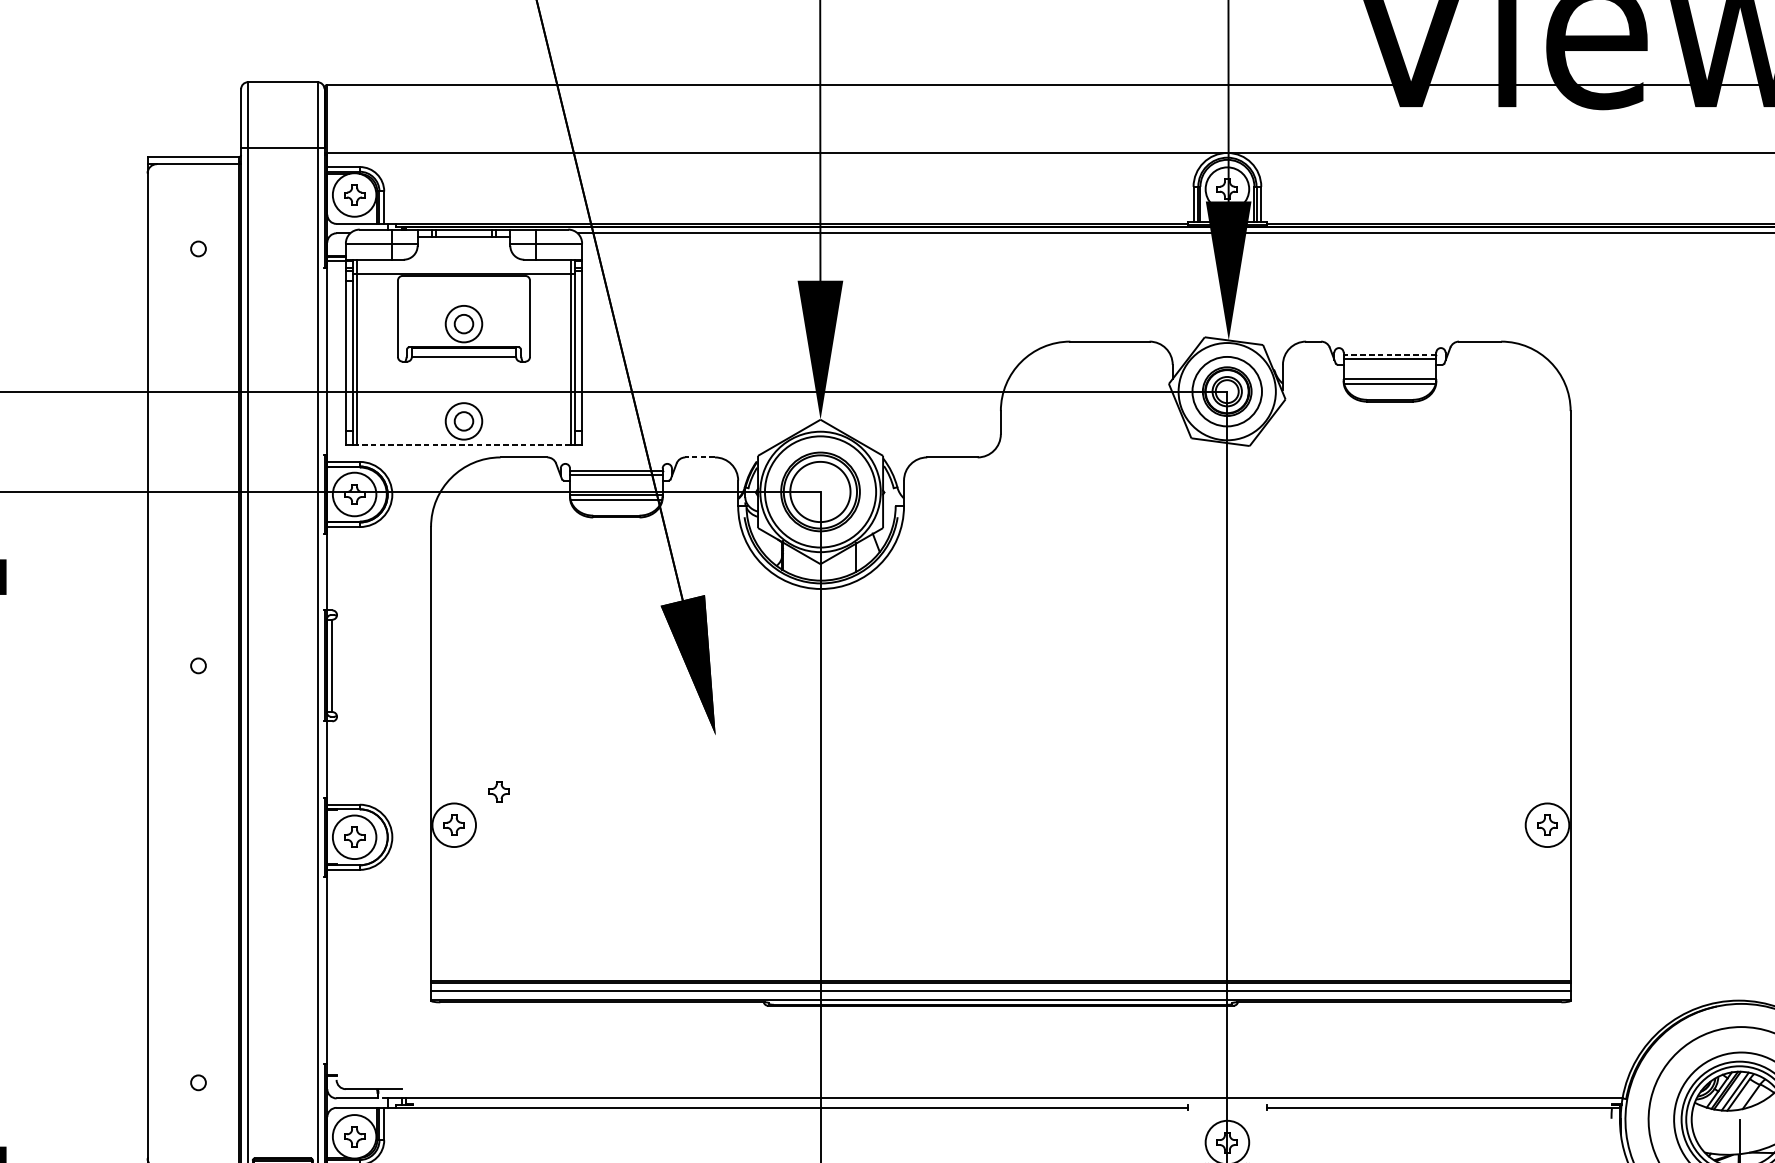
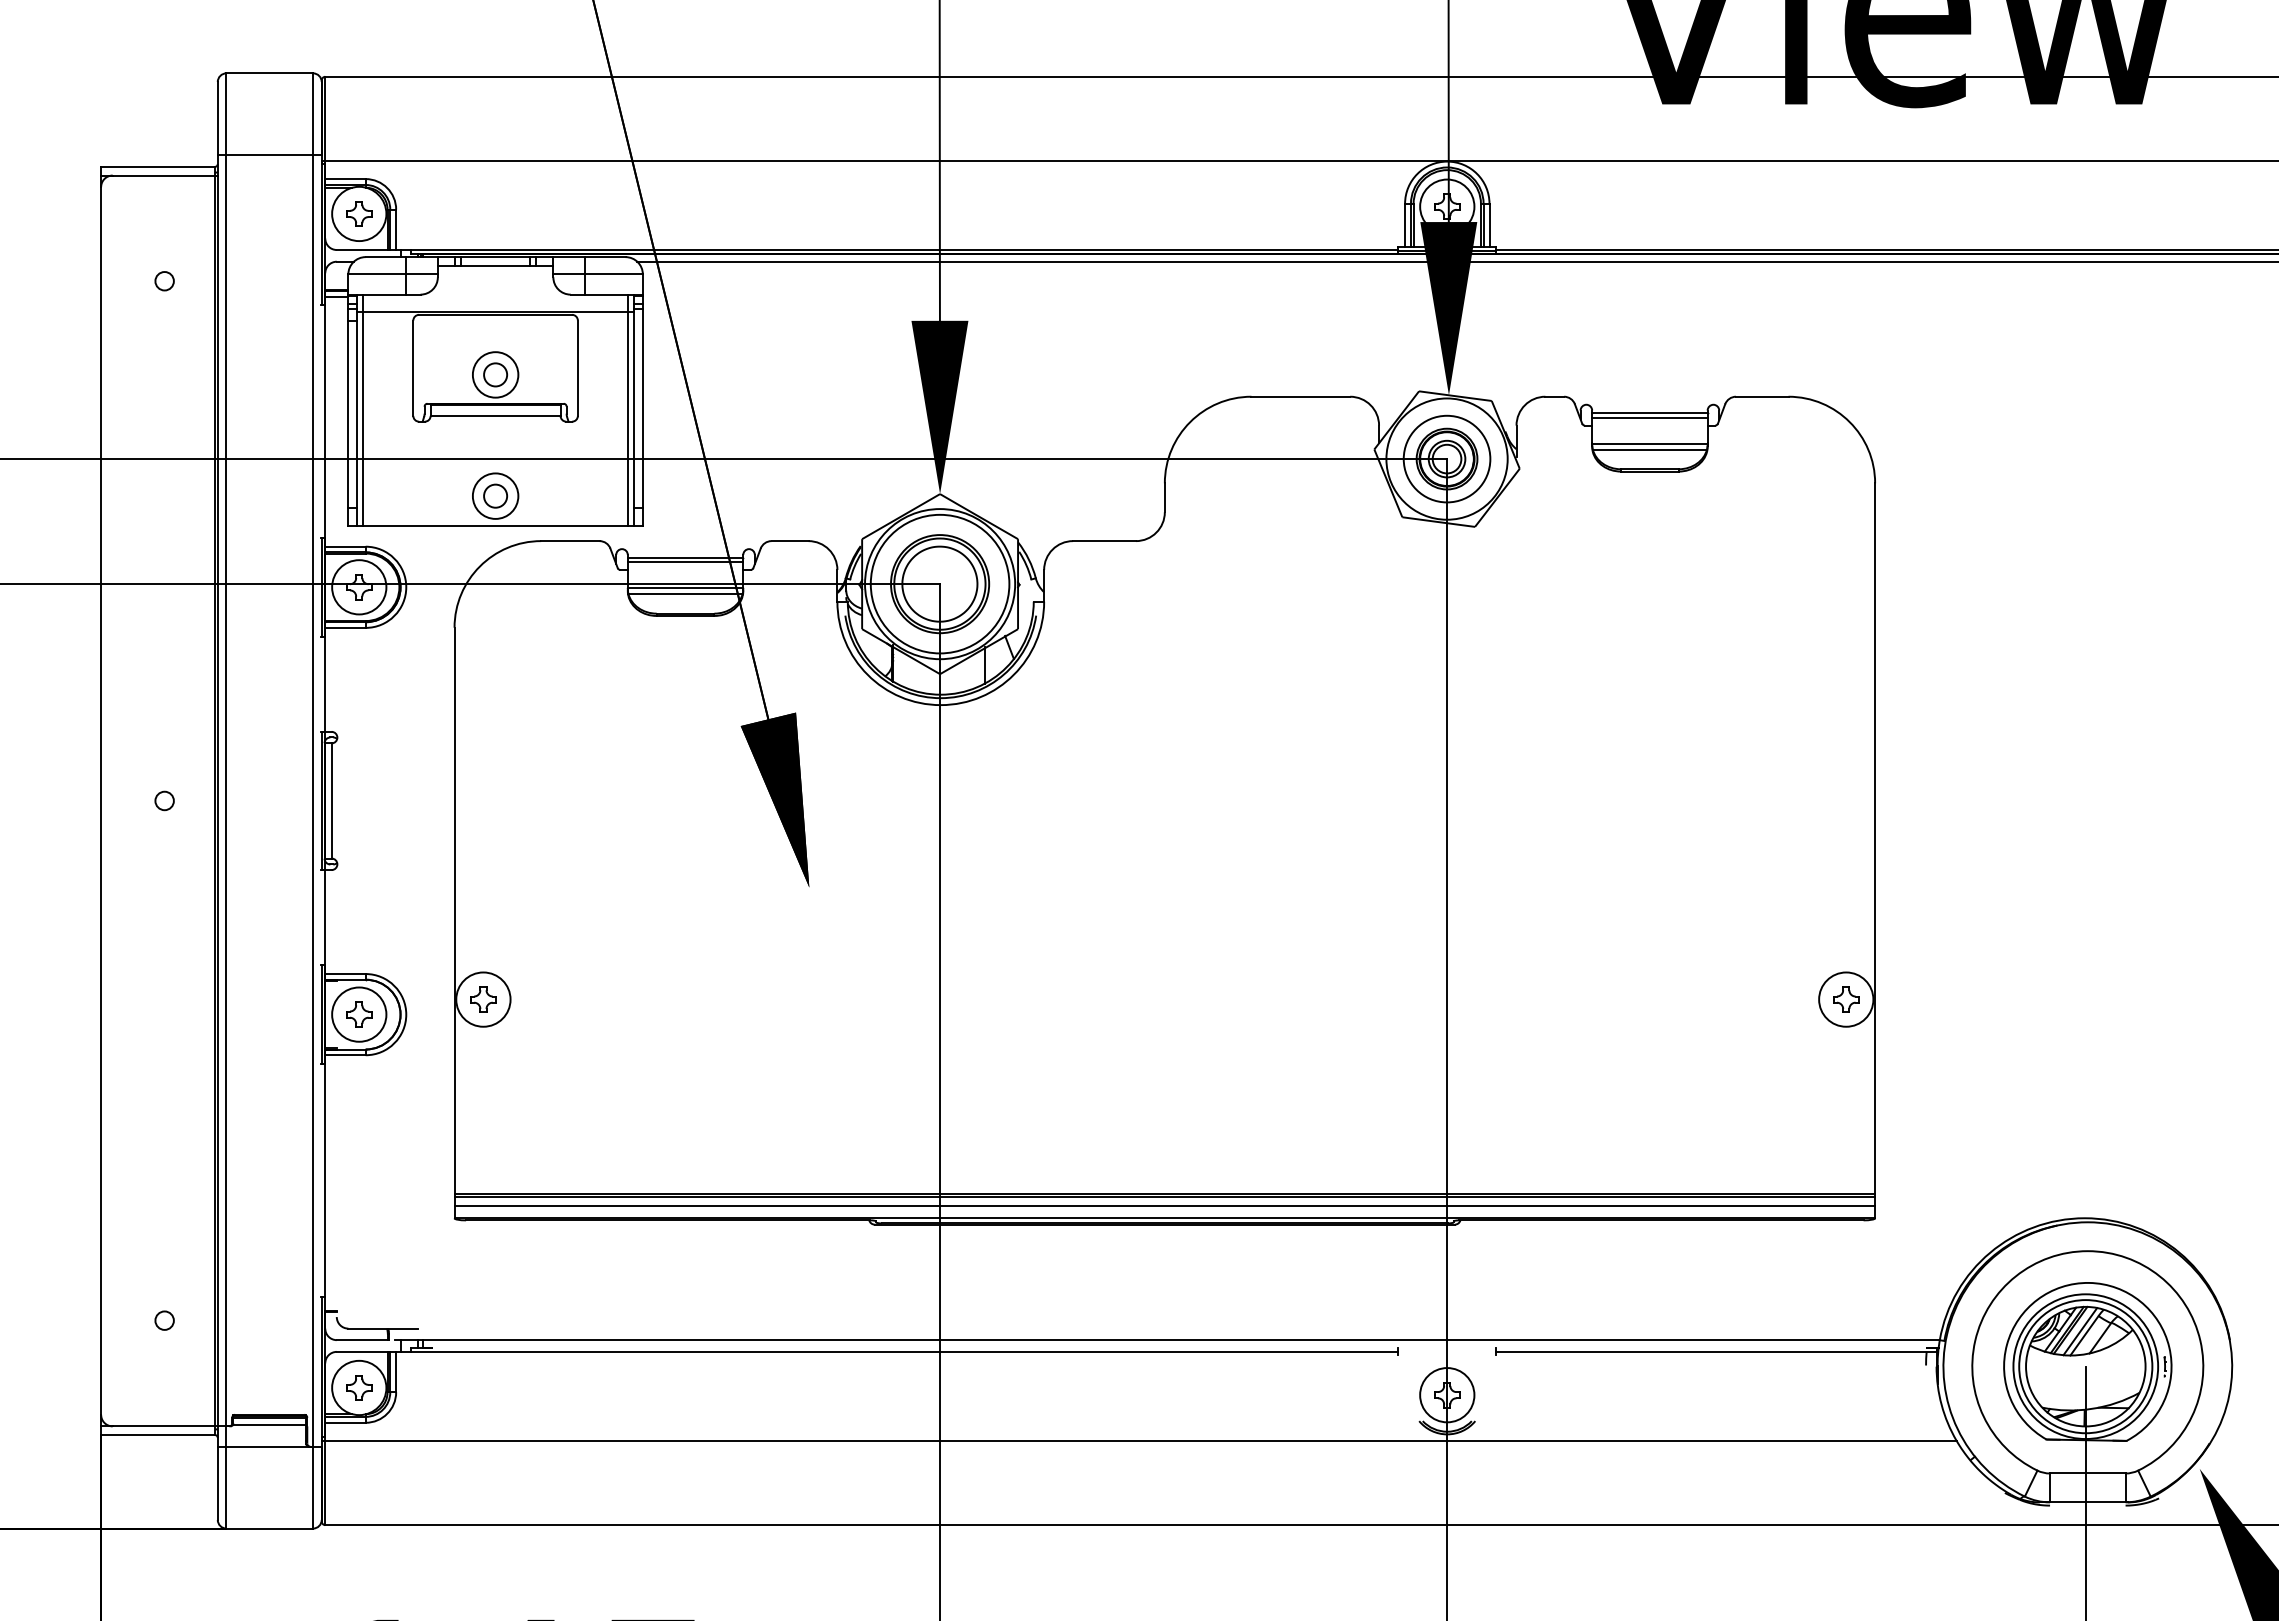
line: (1389, 355) -> (1649, 413), dashed -> solid
line: (463, 444) -> (495, 525), dashed -> solid
line: (700, 457) -> (790, 541), dashed -> solid
part: (499, 791) -> (539, 957), removed

